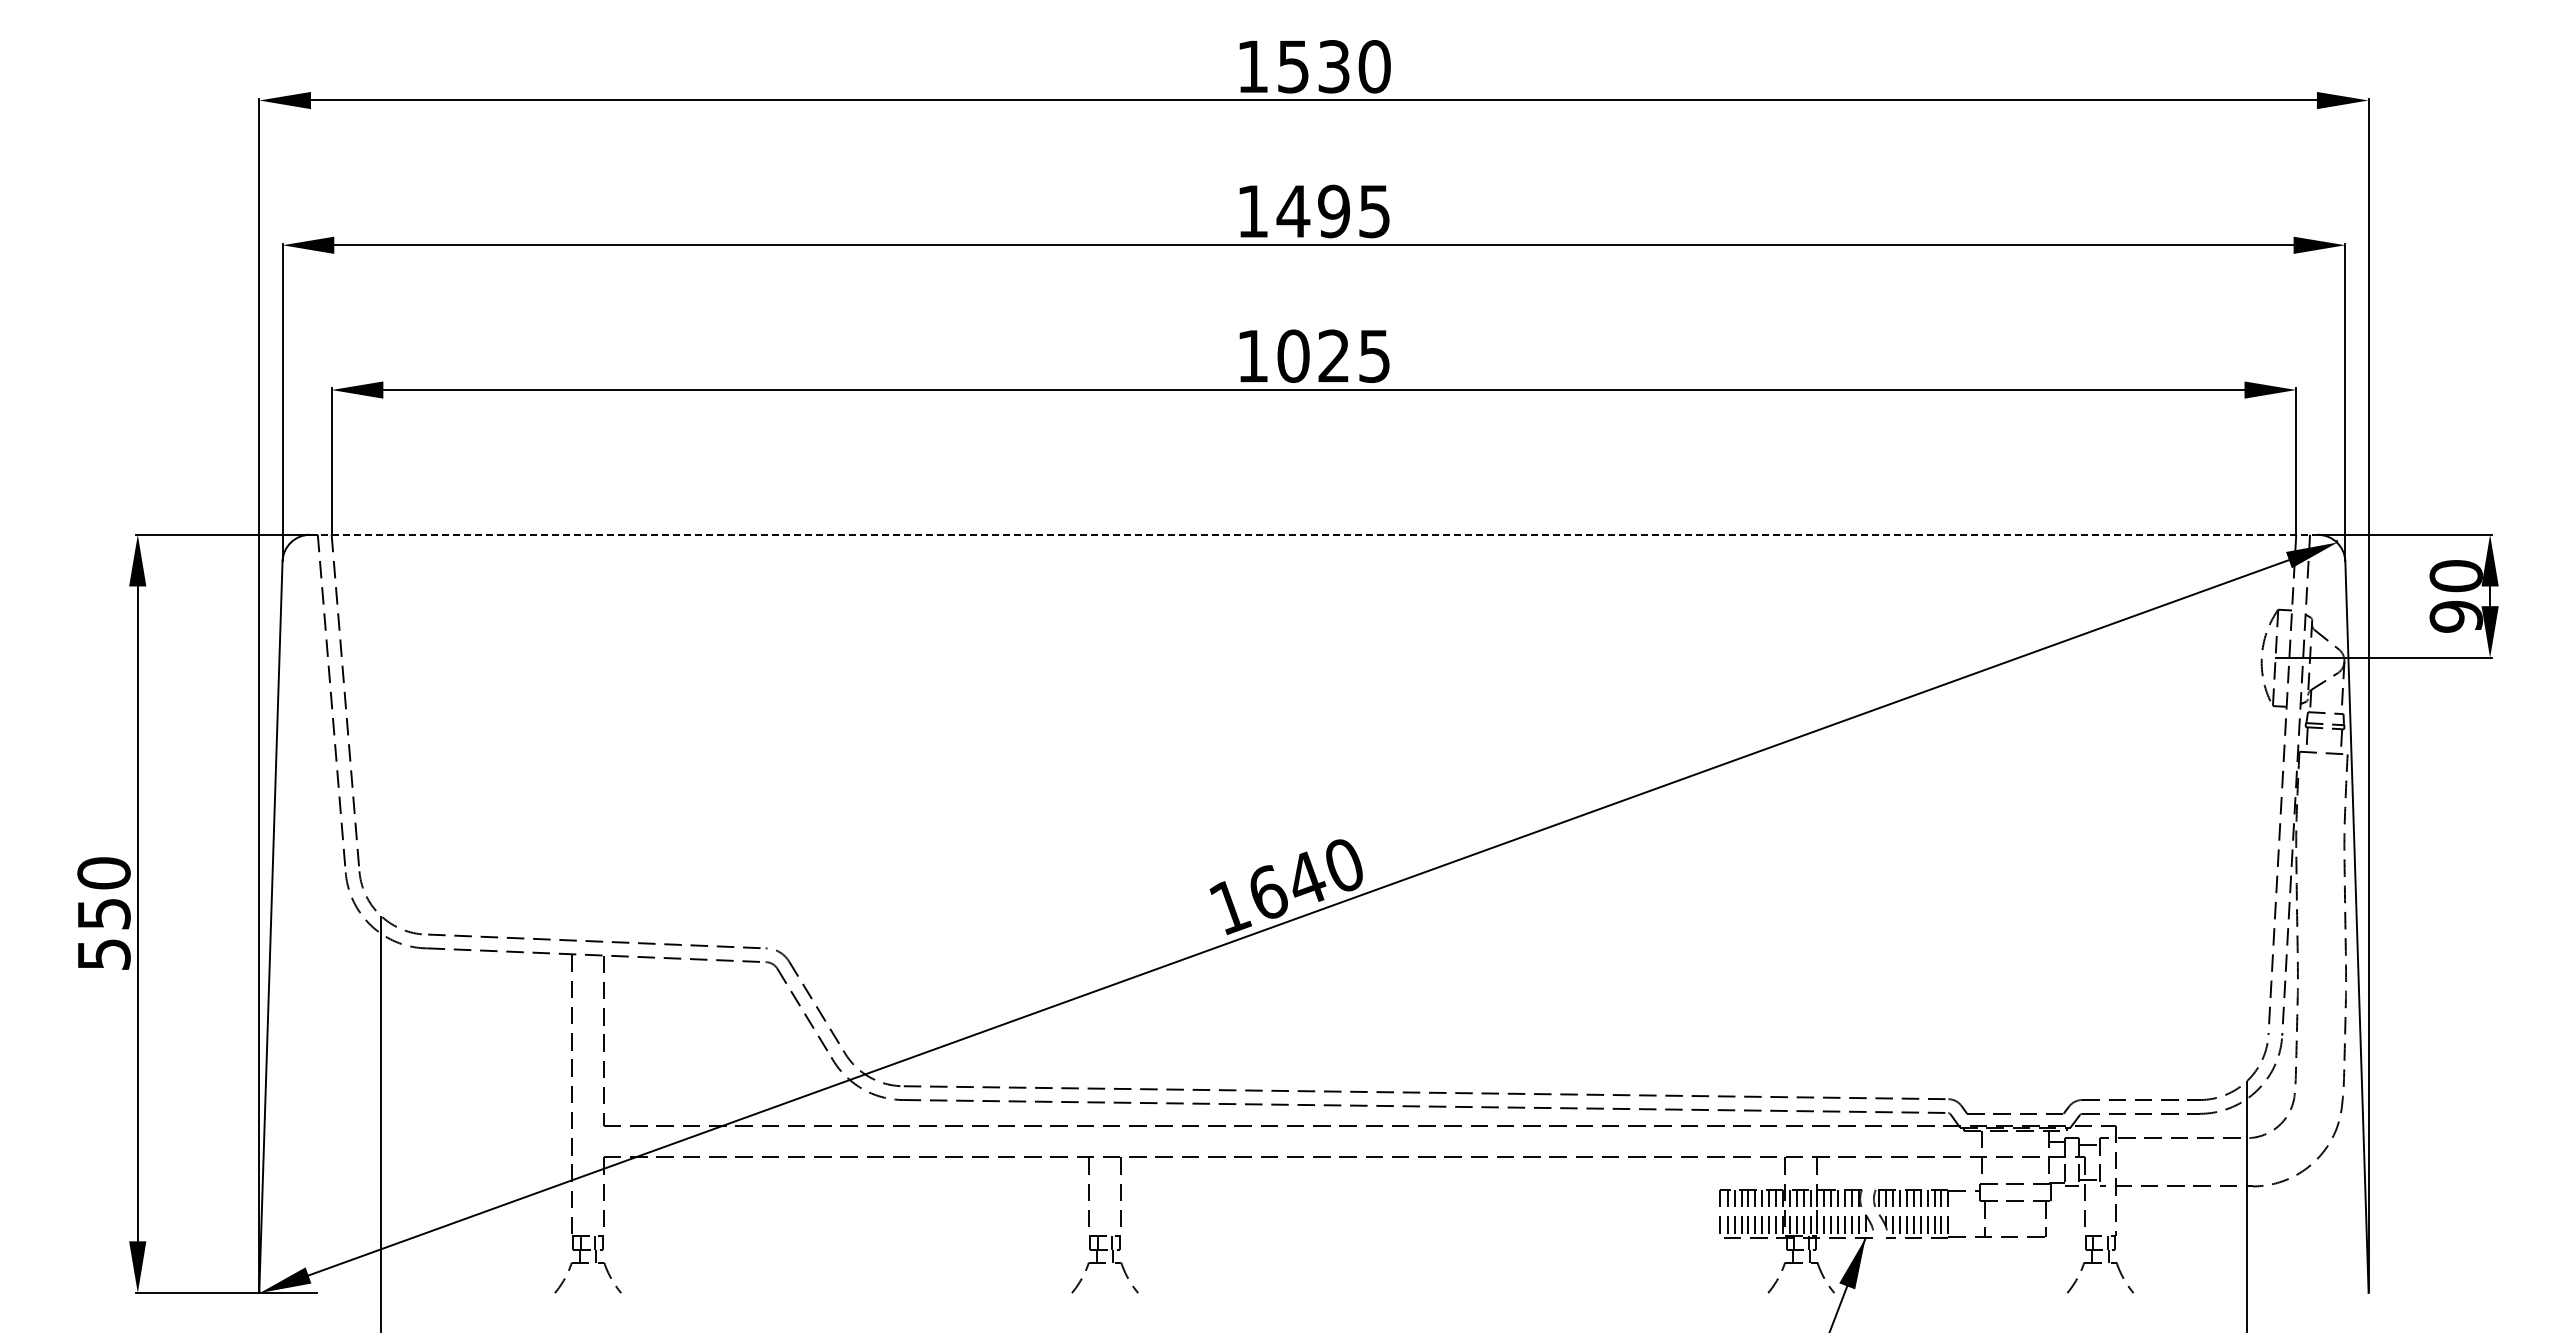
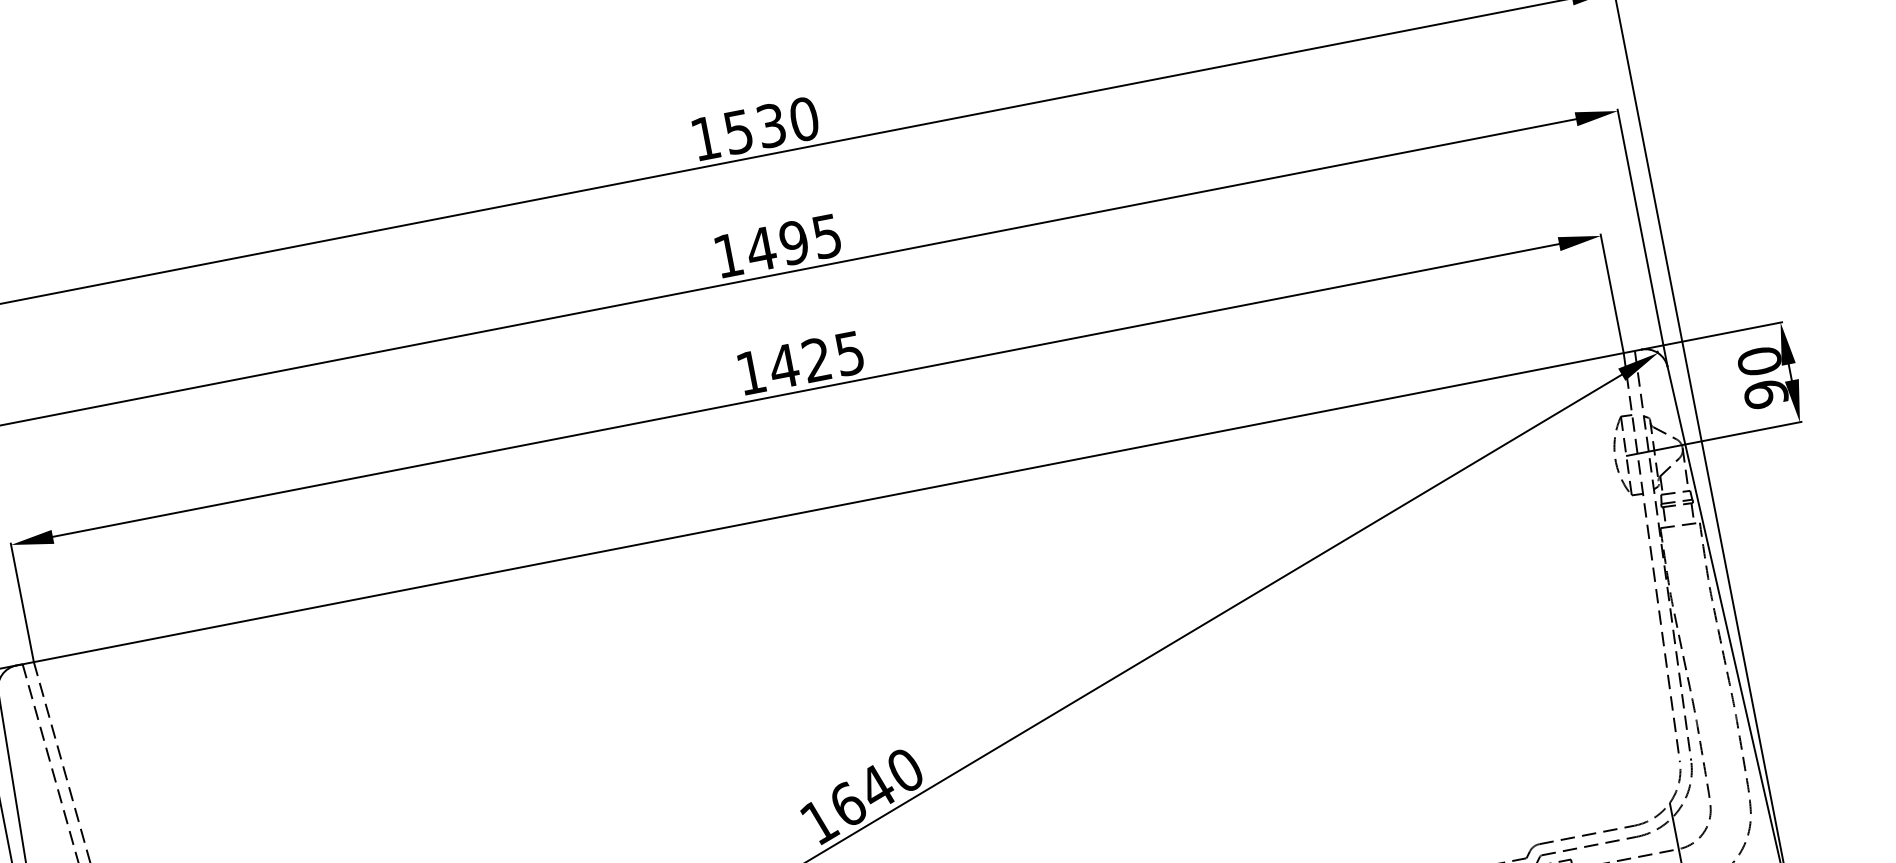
text: (1293, 355) -> (784, 365), 1025 -> 1425
line: (1313, 534) -> (828, 507), dashed -> solid

